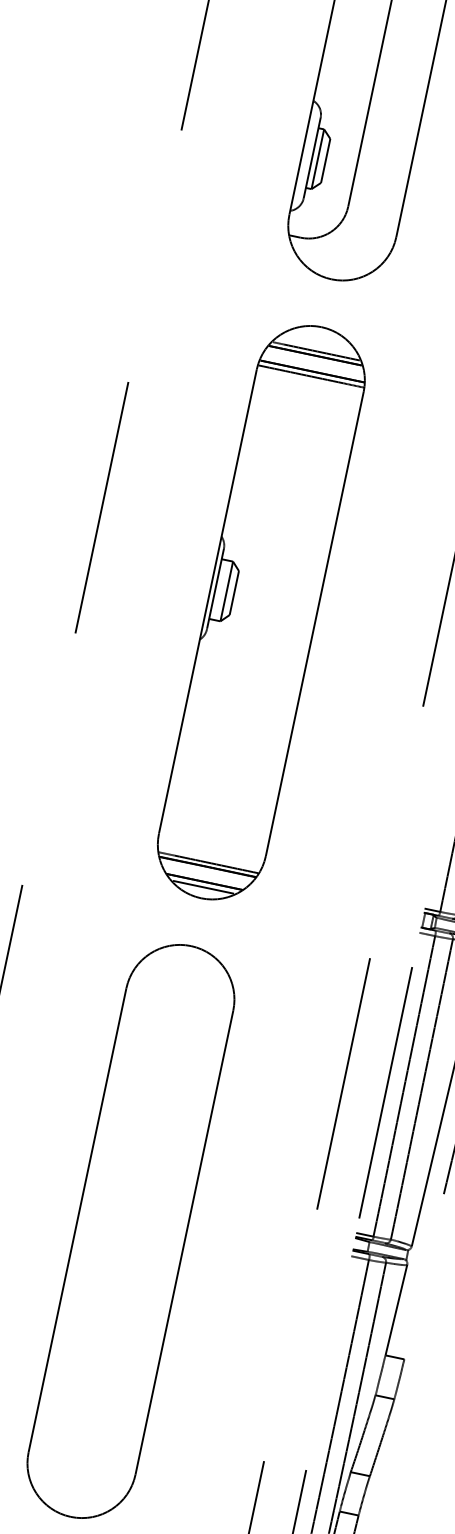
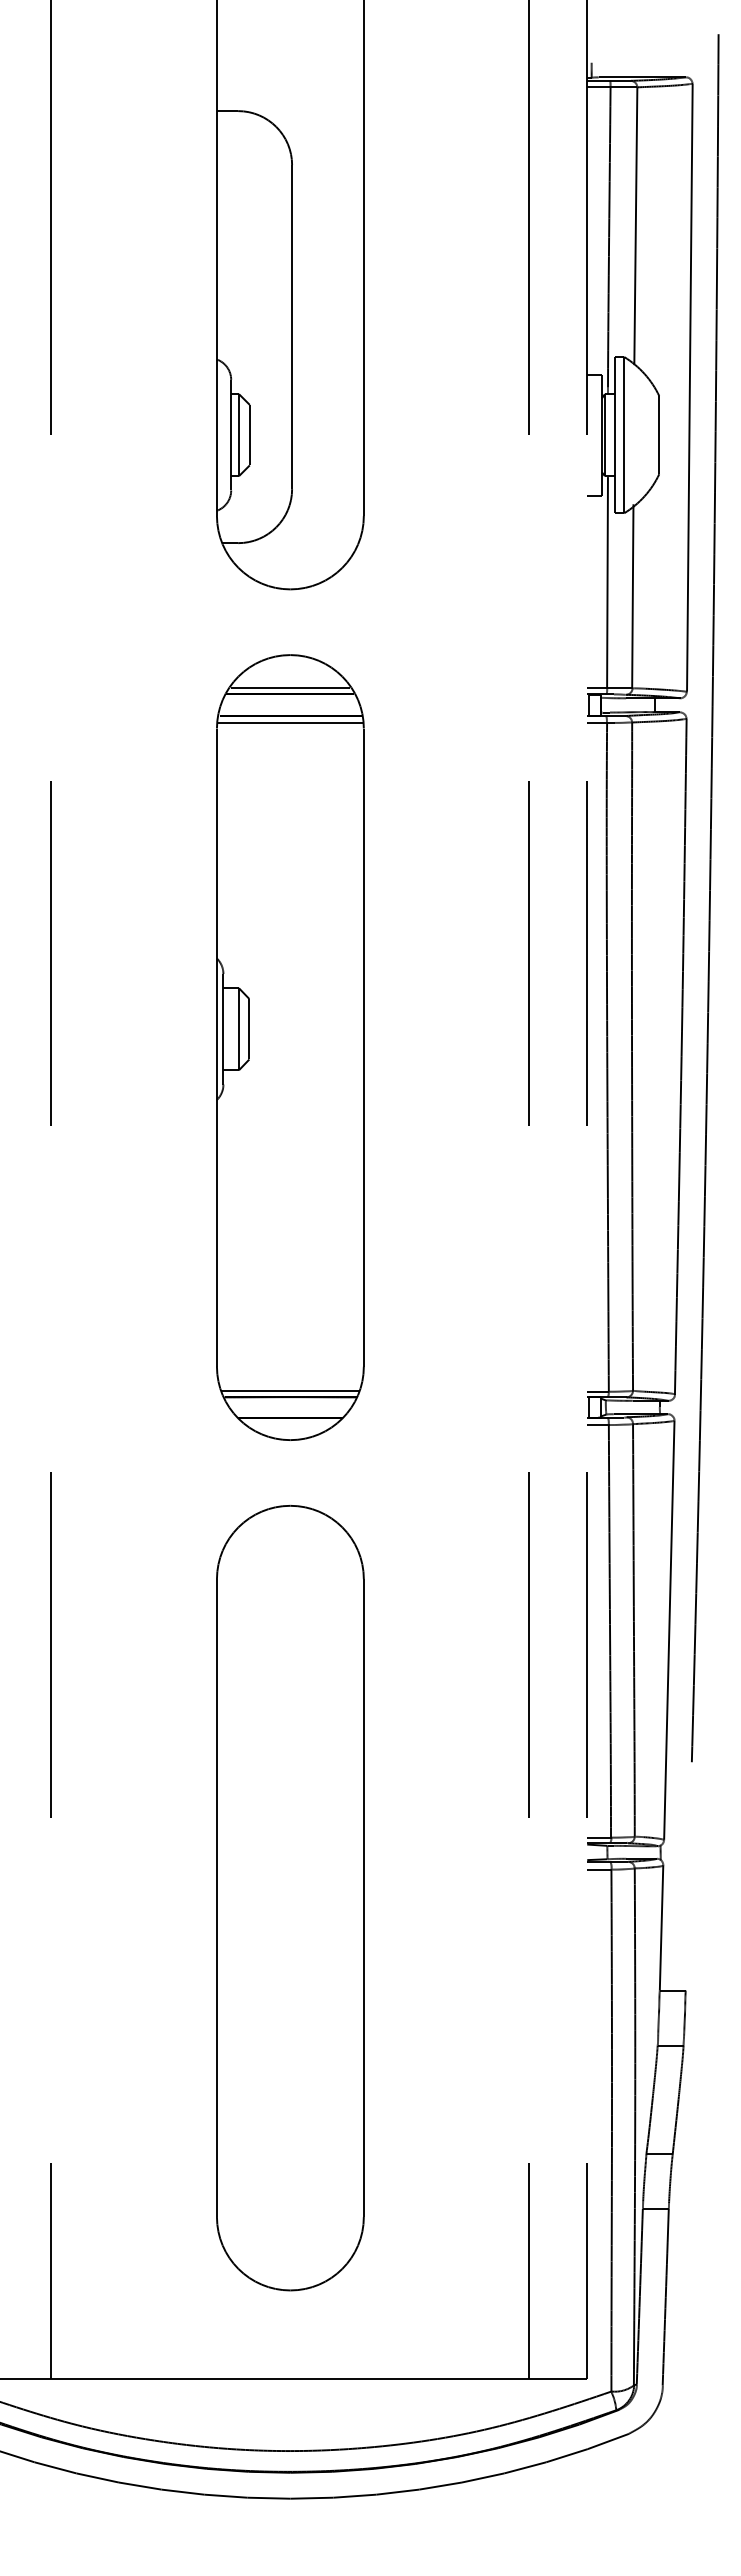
line: (203, 887) -> (290, 1425), removed

